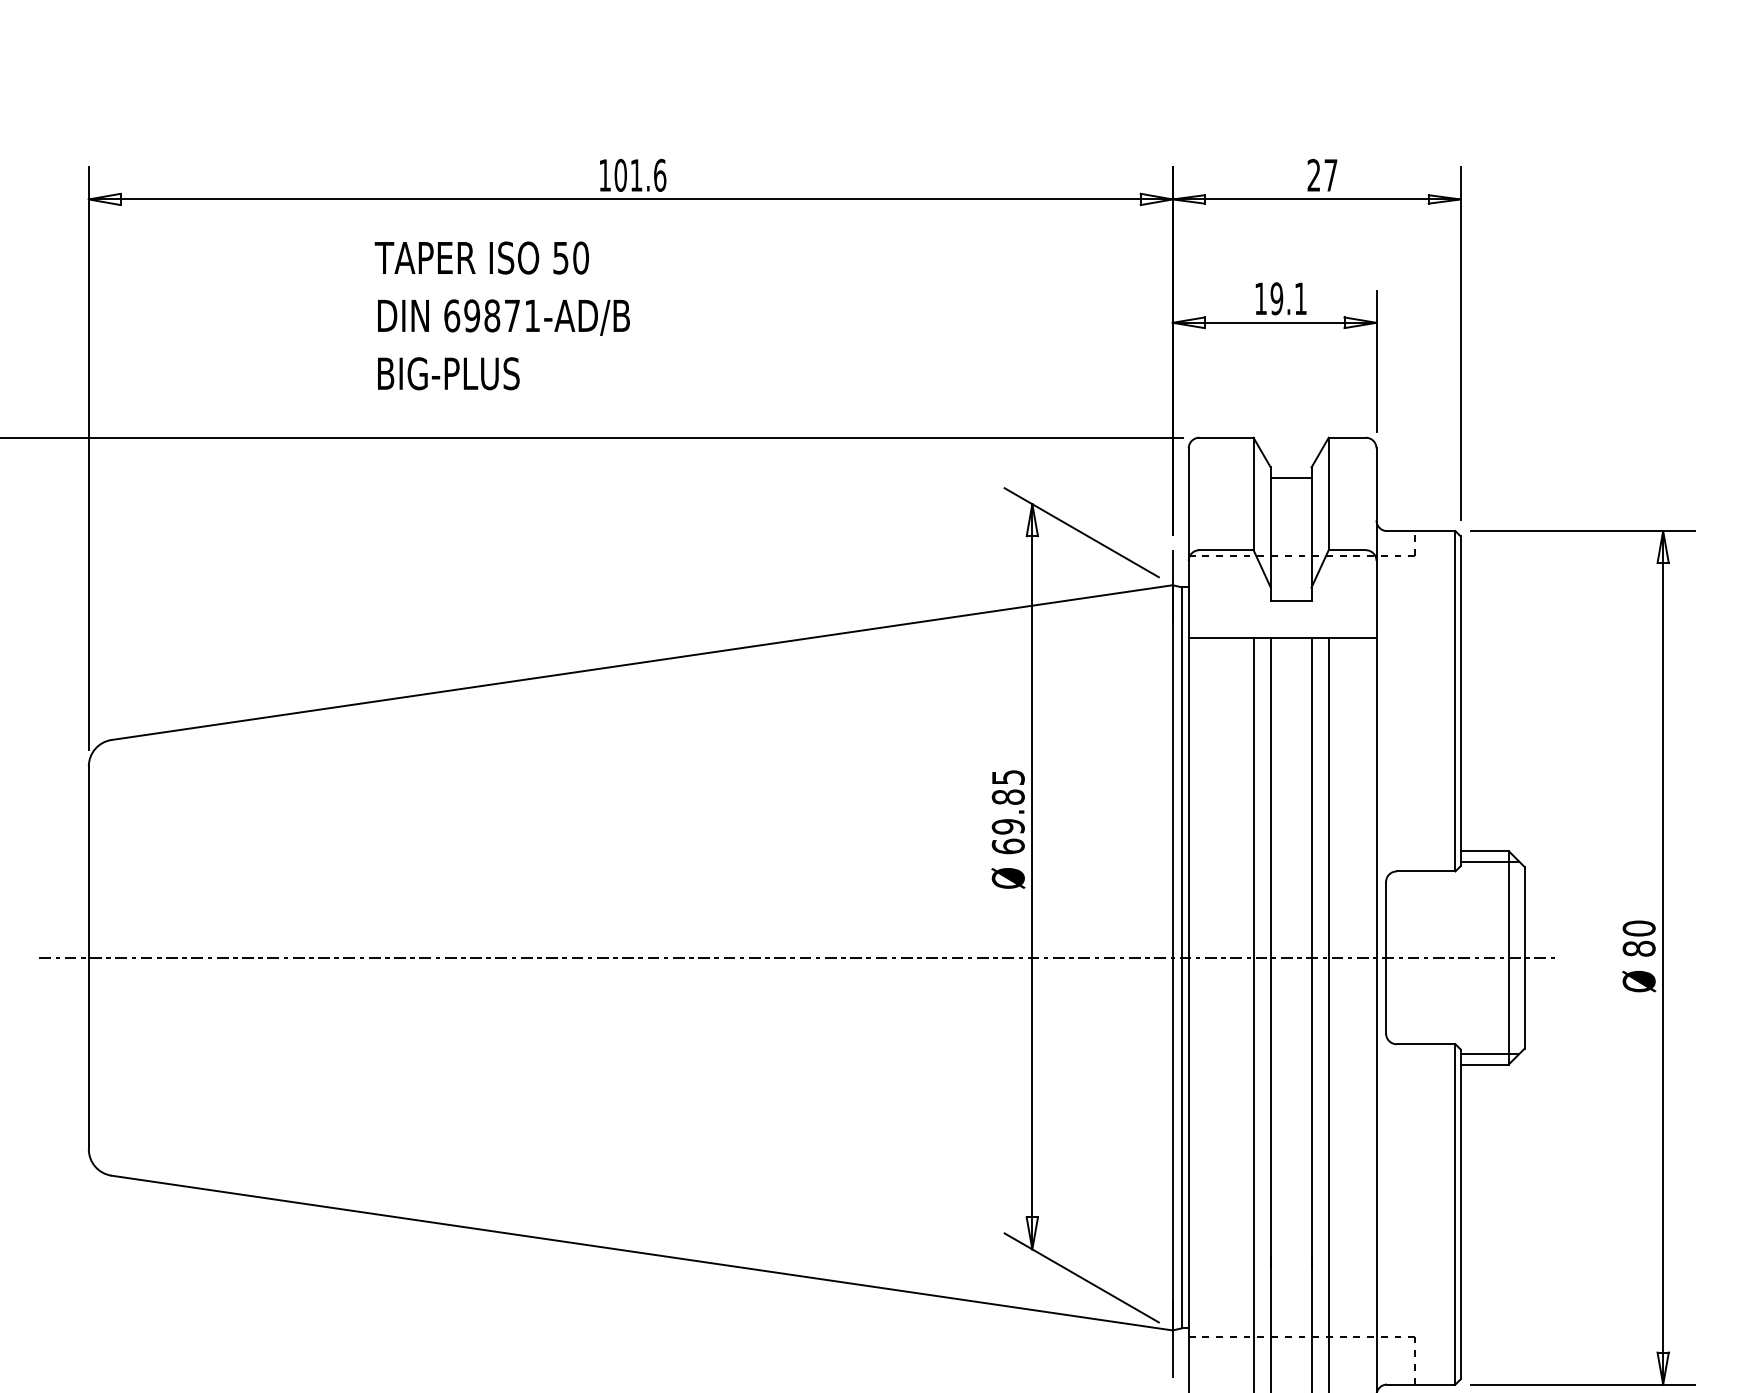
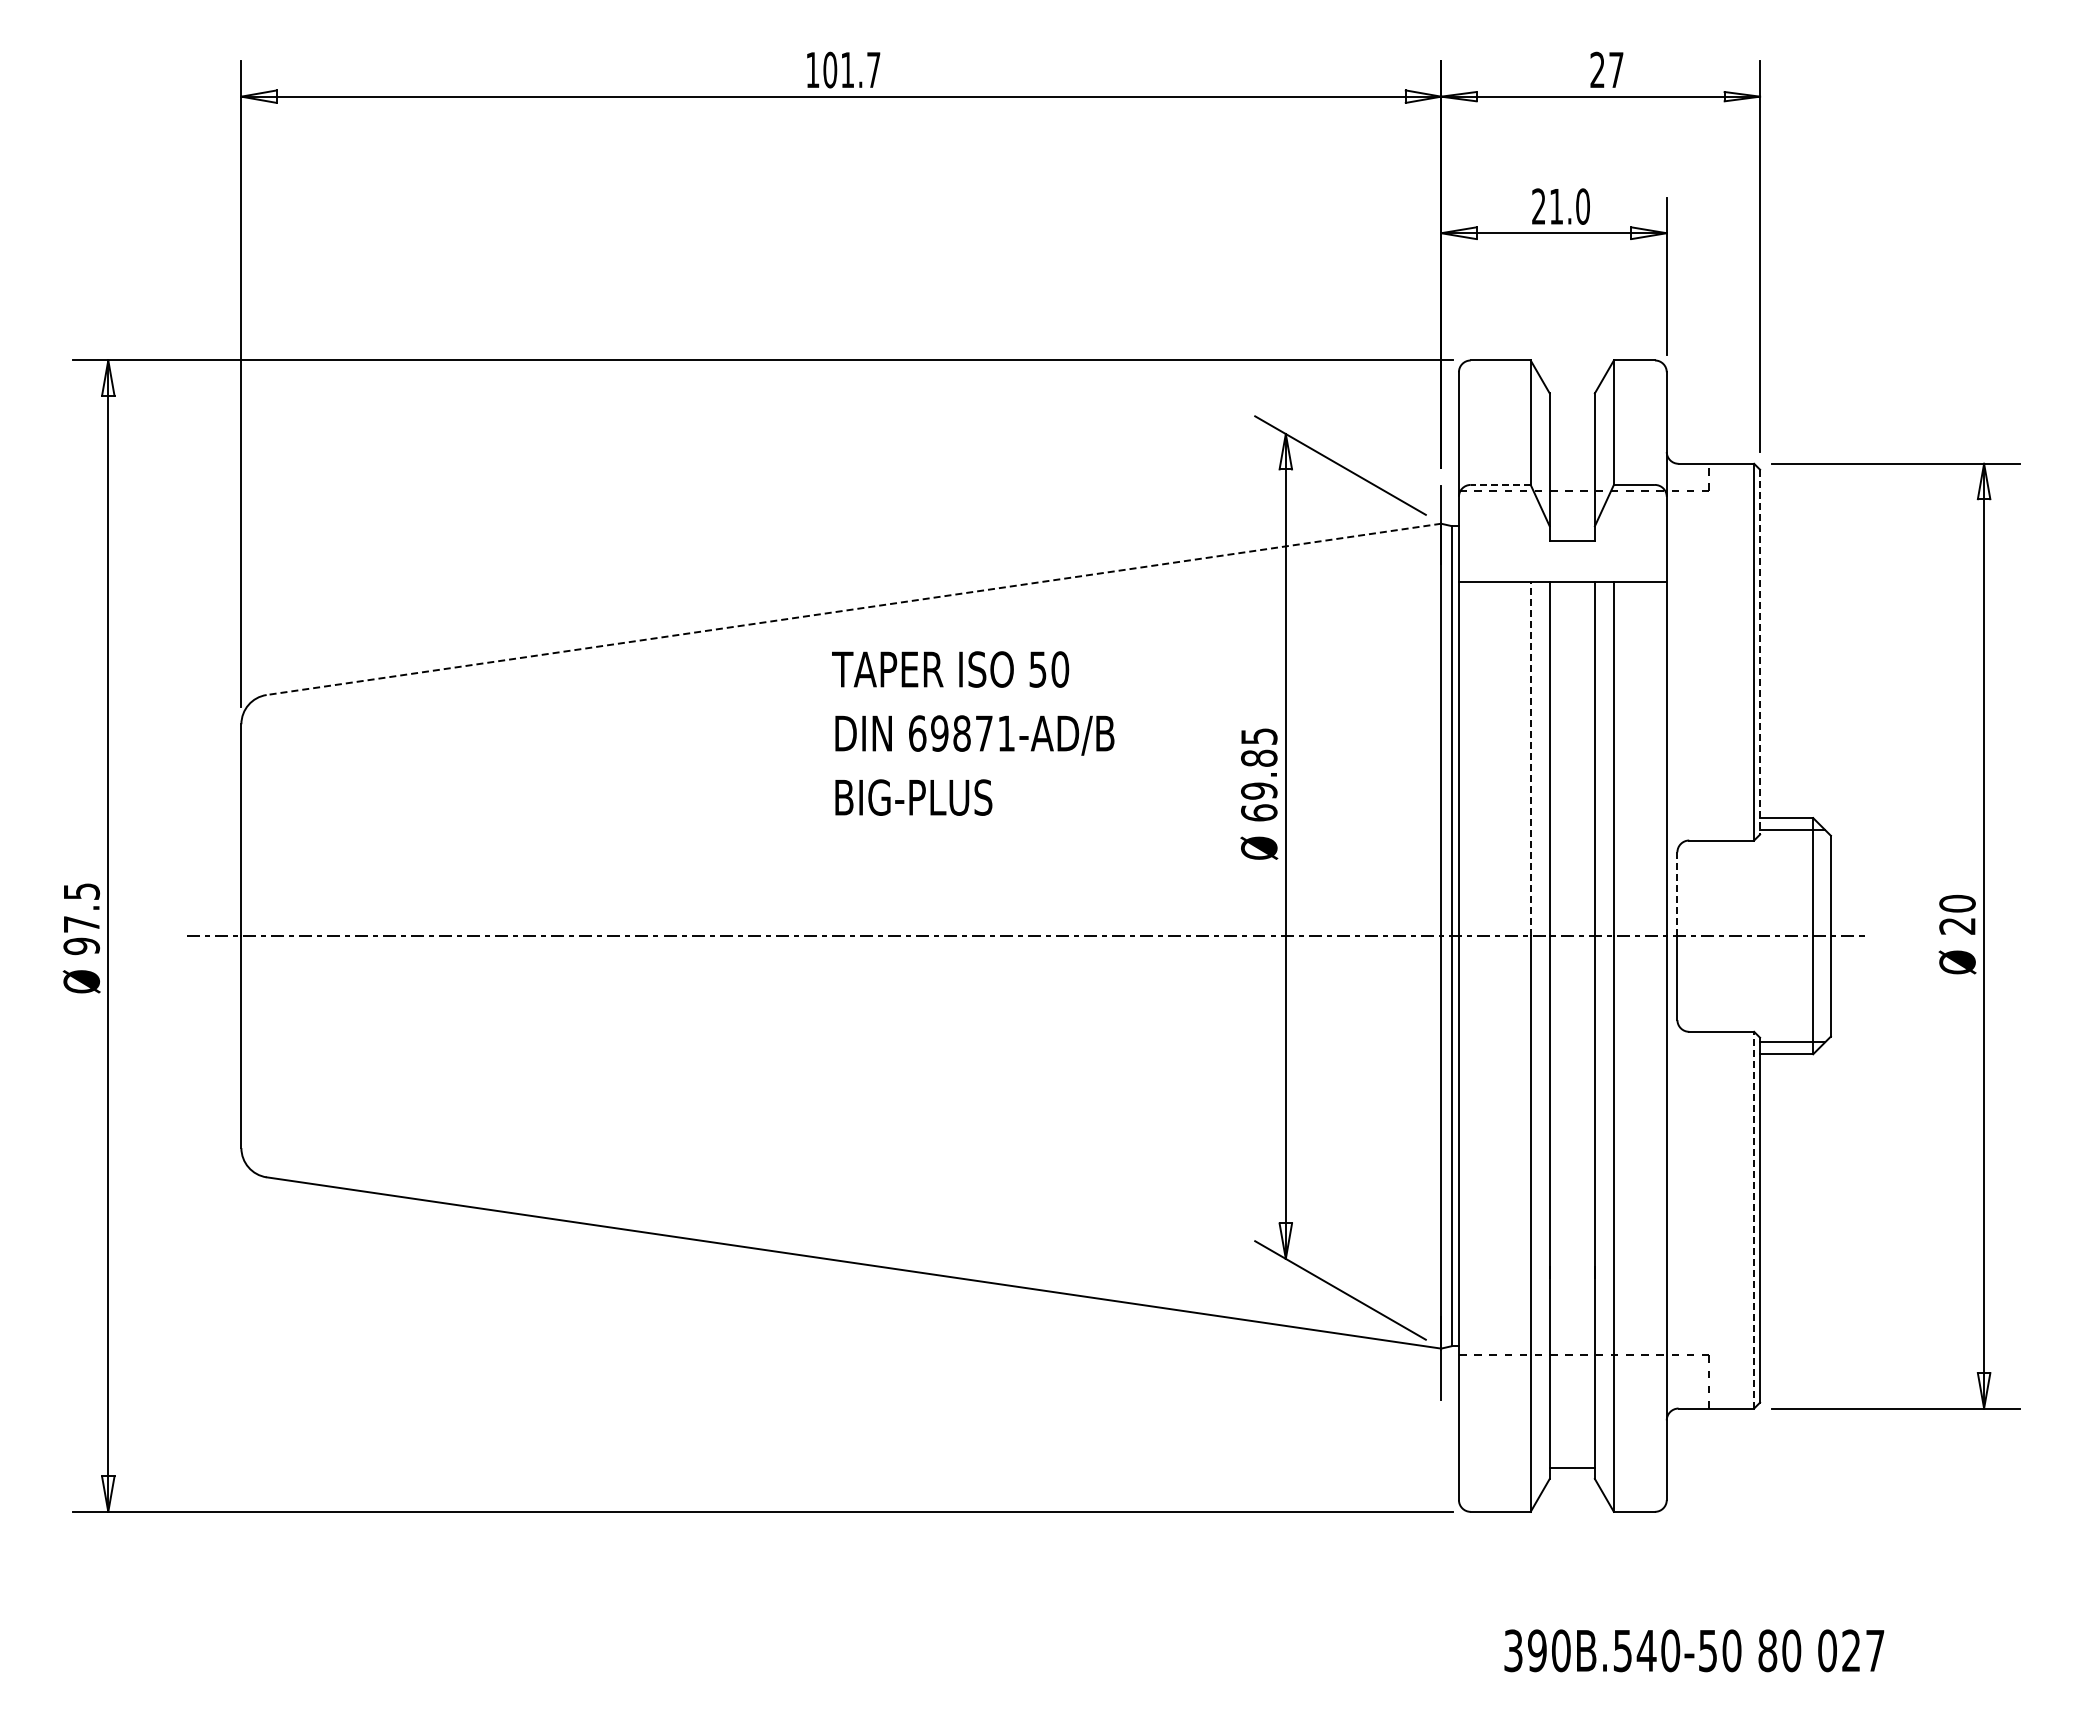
text: (659, 174) -> (873, 69), 101.6 -> 101.7
text: (1280, 298) -> (1560, 206), 19.1 -> 21.0
text: (502, 315) -> (973, 733), moved
line: (1290, 477) -> (1571, 404), removed
line: (1226, 549) -> (1500, 484), solid -> dashed
line: (641, 662) -> (853, 609), solid -> dashed
line: (1461, 701) -> (1760, 652), solid -> dashed
line: (1253, 797) -> (1530, 758), solid -> dashed
line: (1386, 920) -> (1677, 894), solid -> dashed
text: (1639, 948) -> (1957, 925), 80 -> 20
line: (1455, 1213) -> (1754, 1219), solid -> dashed

